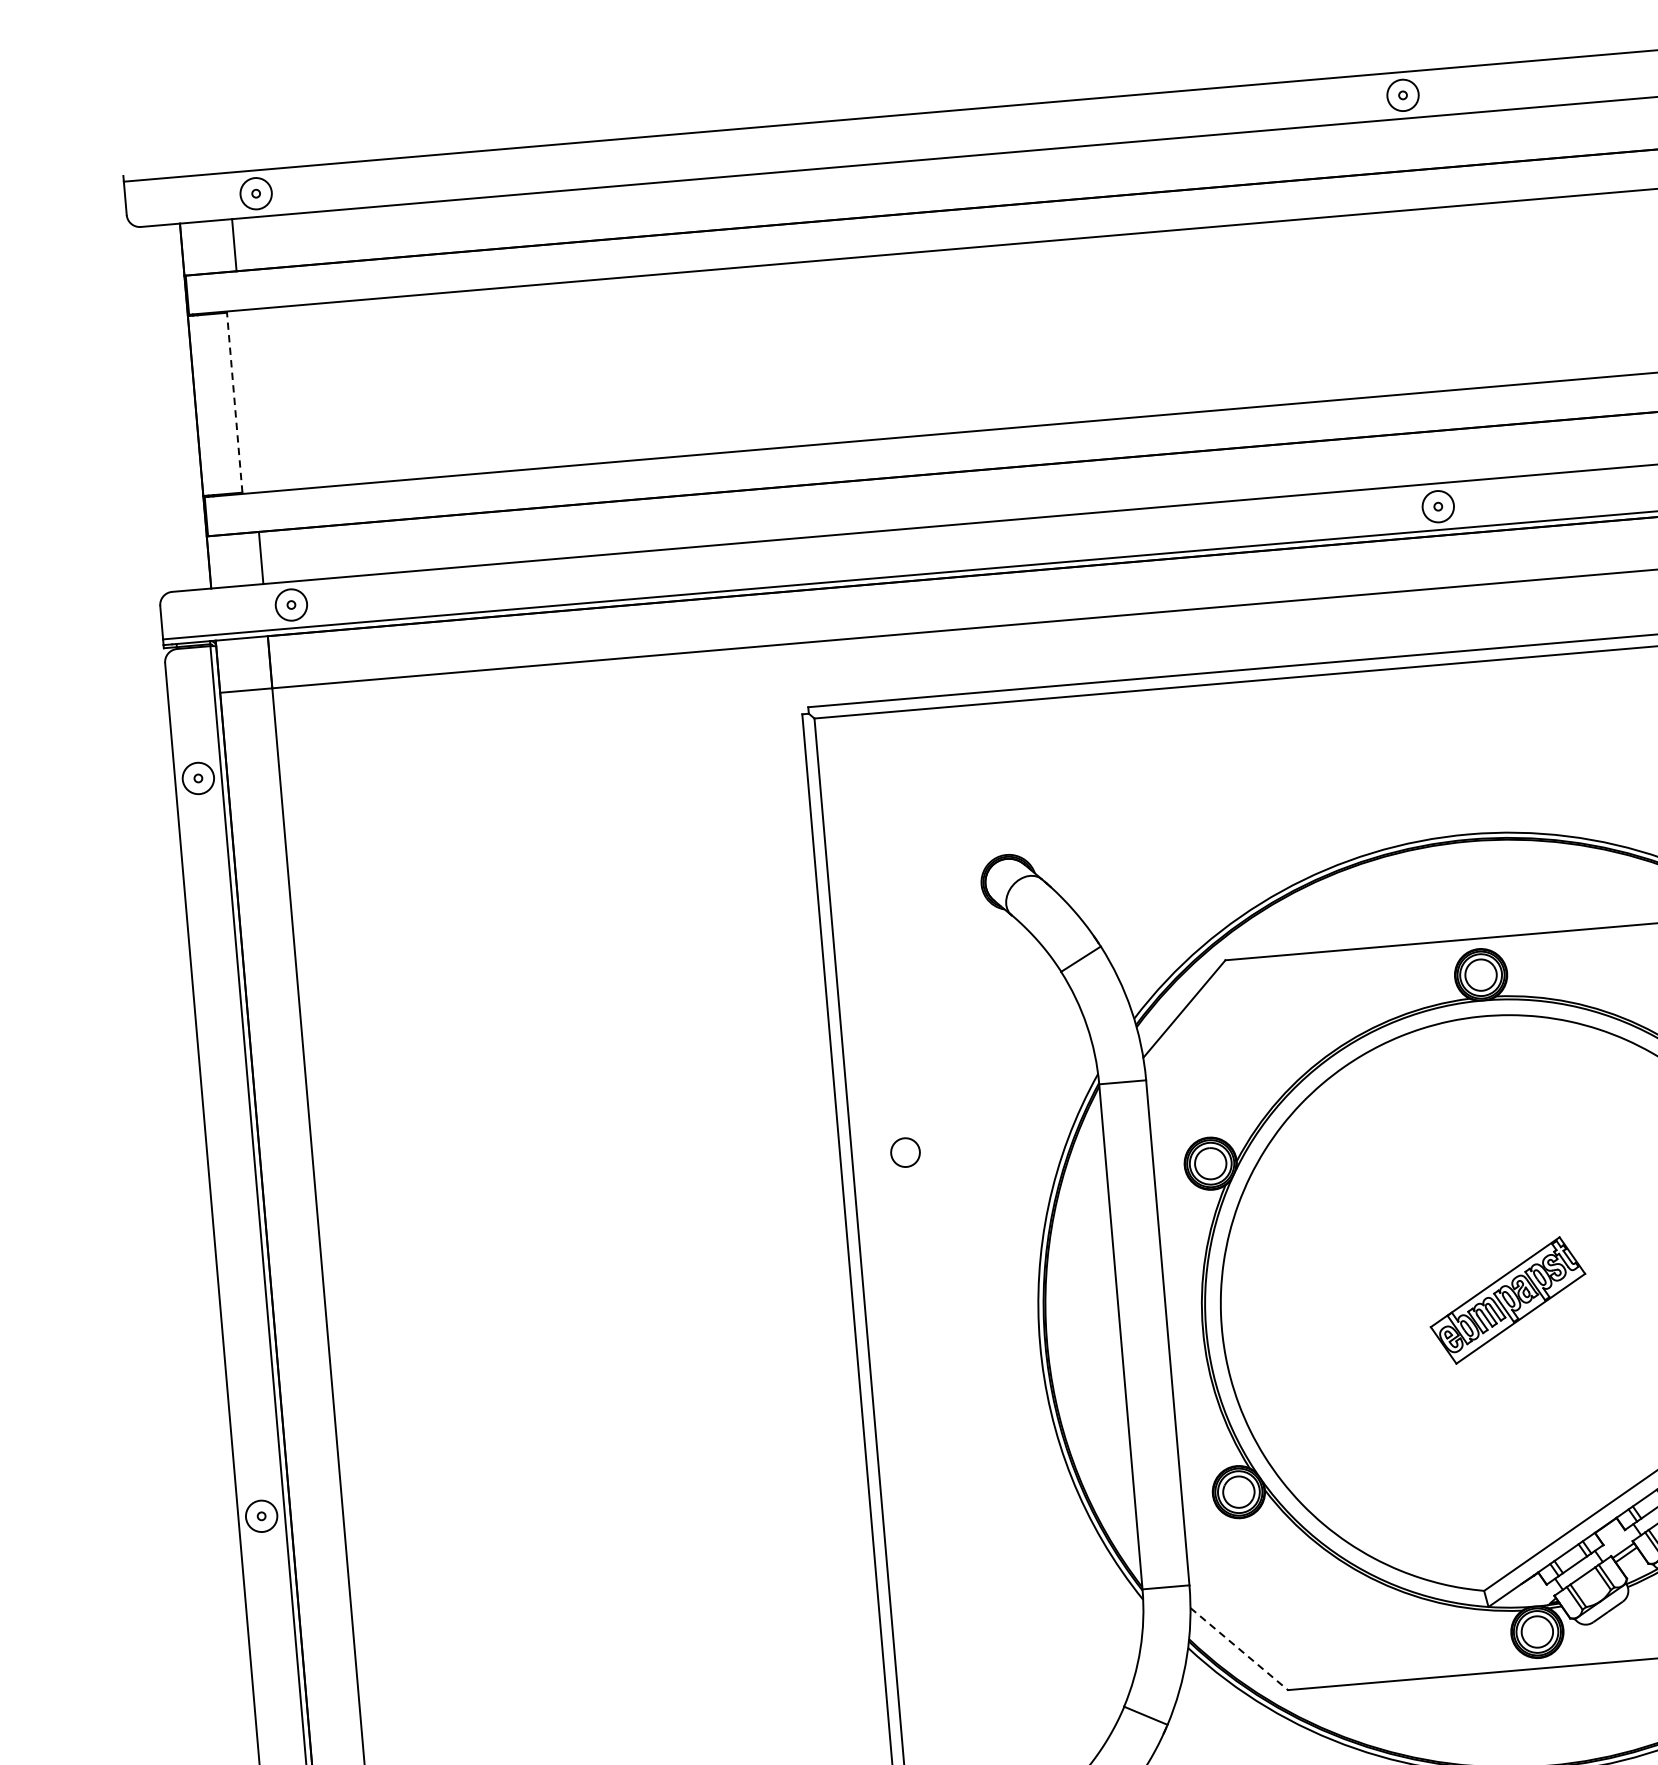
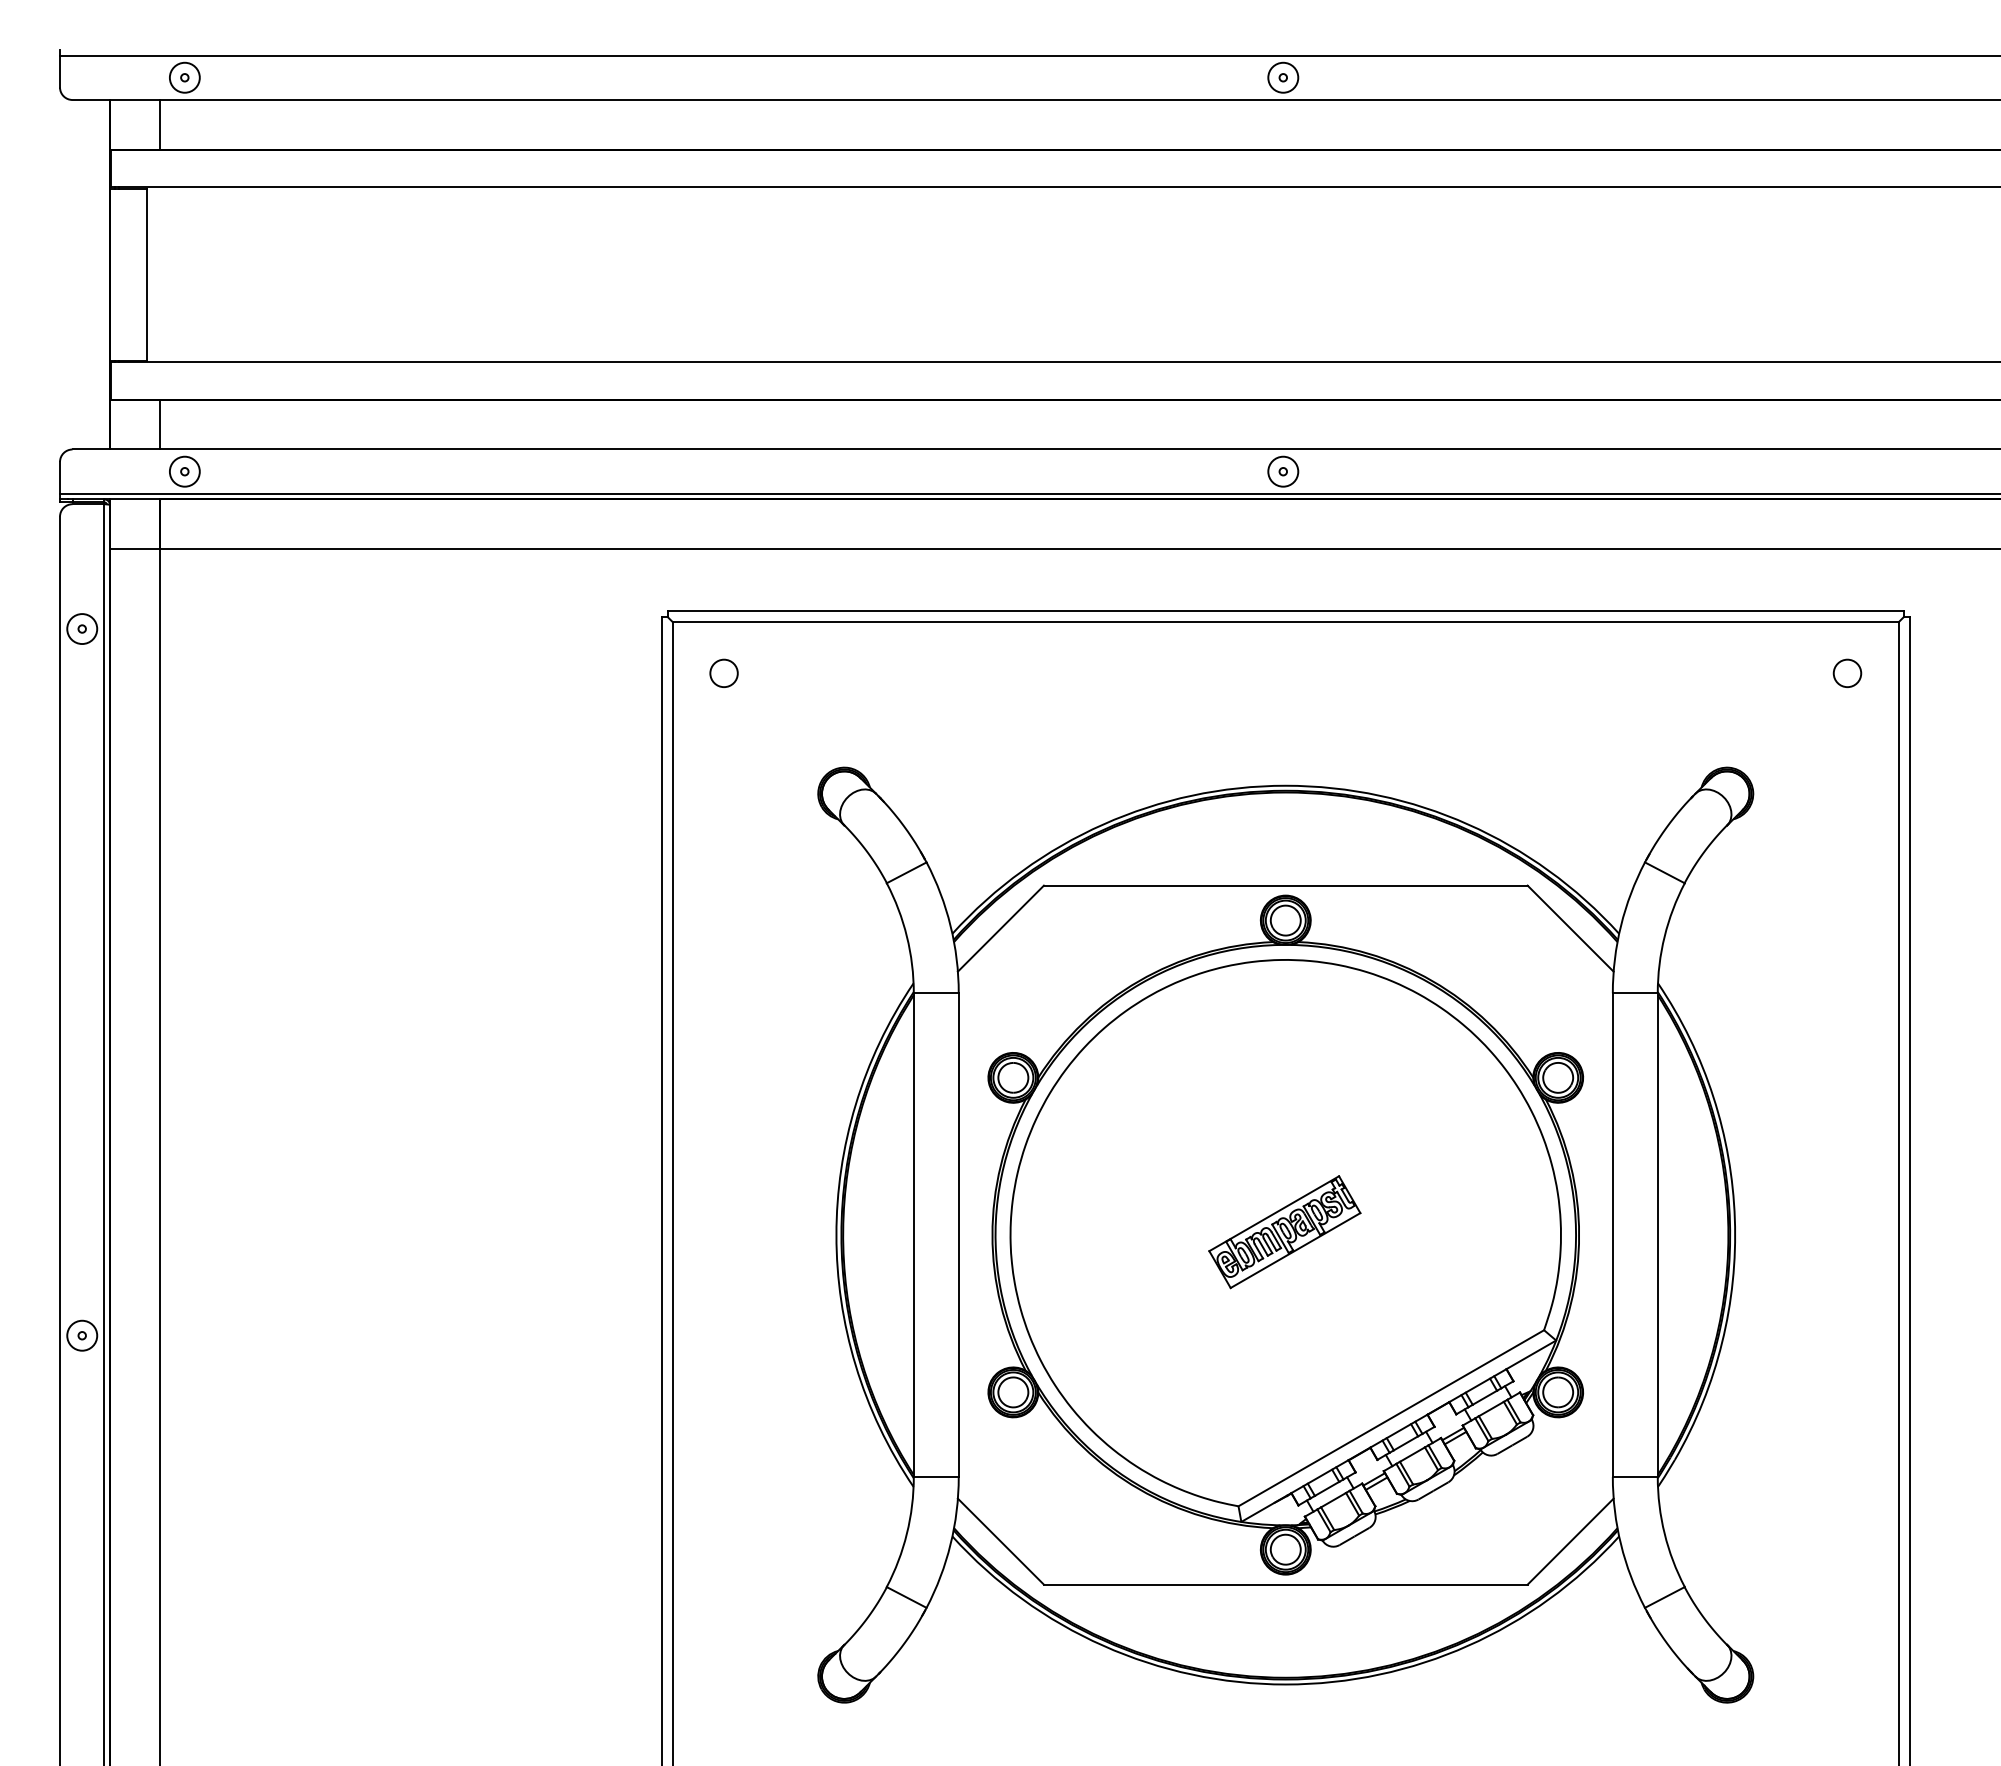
line: (234, 402) -> (147, 274), dashed -> solid
circle: (904, 1151) -> (723, 672), moved
line: (1238, 1648) -> (1000, 1541), dashed -> solid

